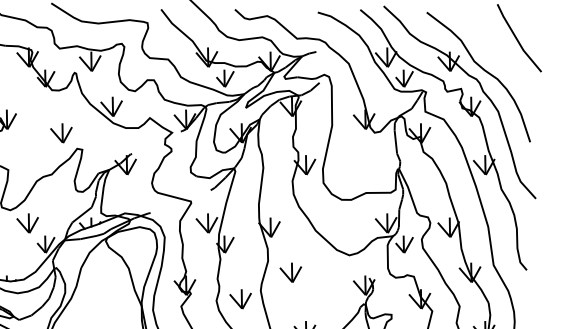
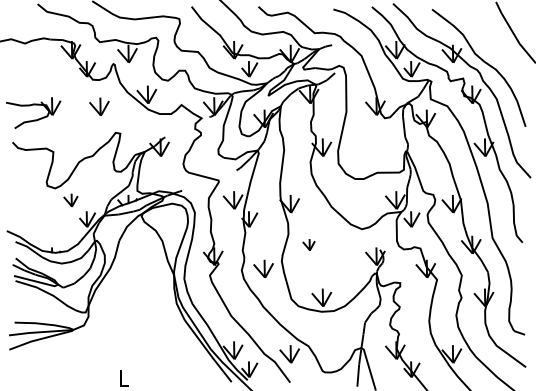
part: (61, 132) -> (99, 106), moved
part: (27, 223) -> (70, 200), size x0.7
part: (290, 272) -> (308, 244), size x0.6

